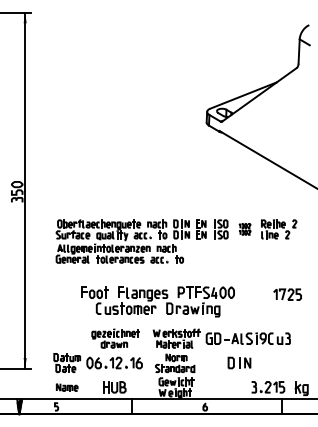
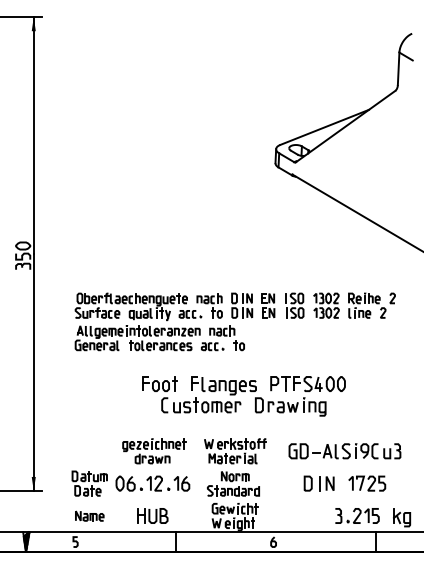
part: (244, 229) -> (326, 305), size x1.67
part: (287, 294) -> (367, 483), moved
part: (157, 302) -> (243, 396), moved
part: (247, 338) -> (344, 451), moved

